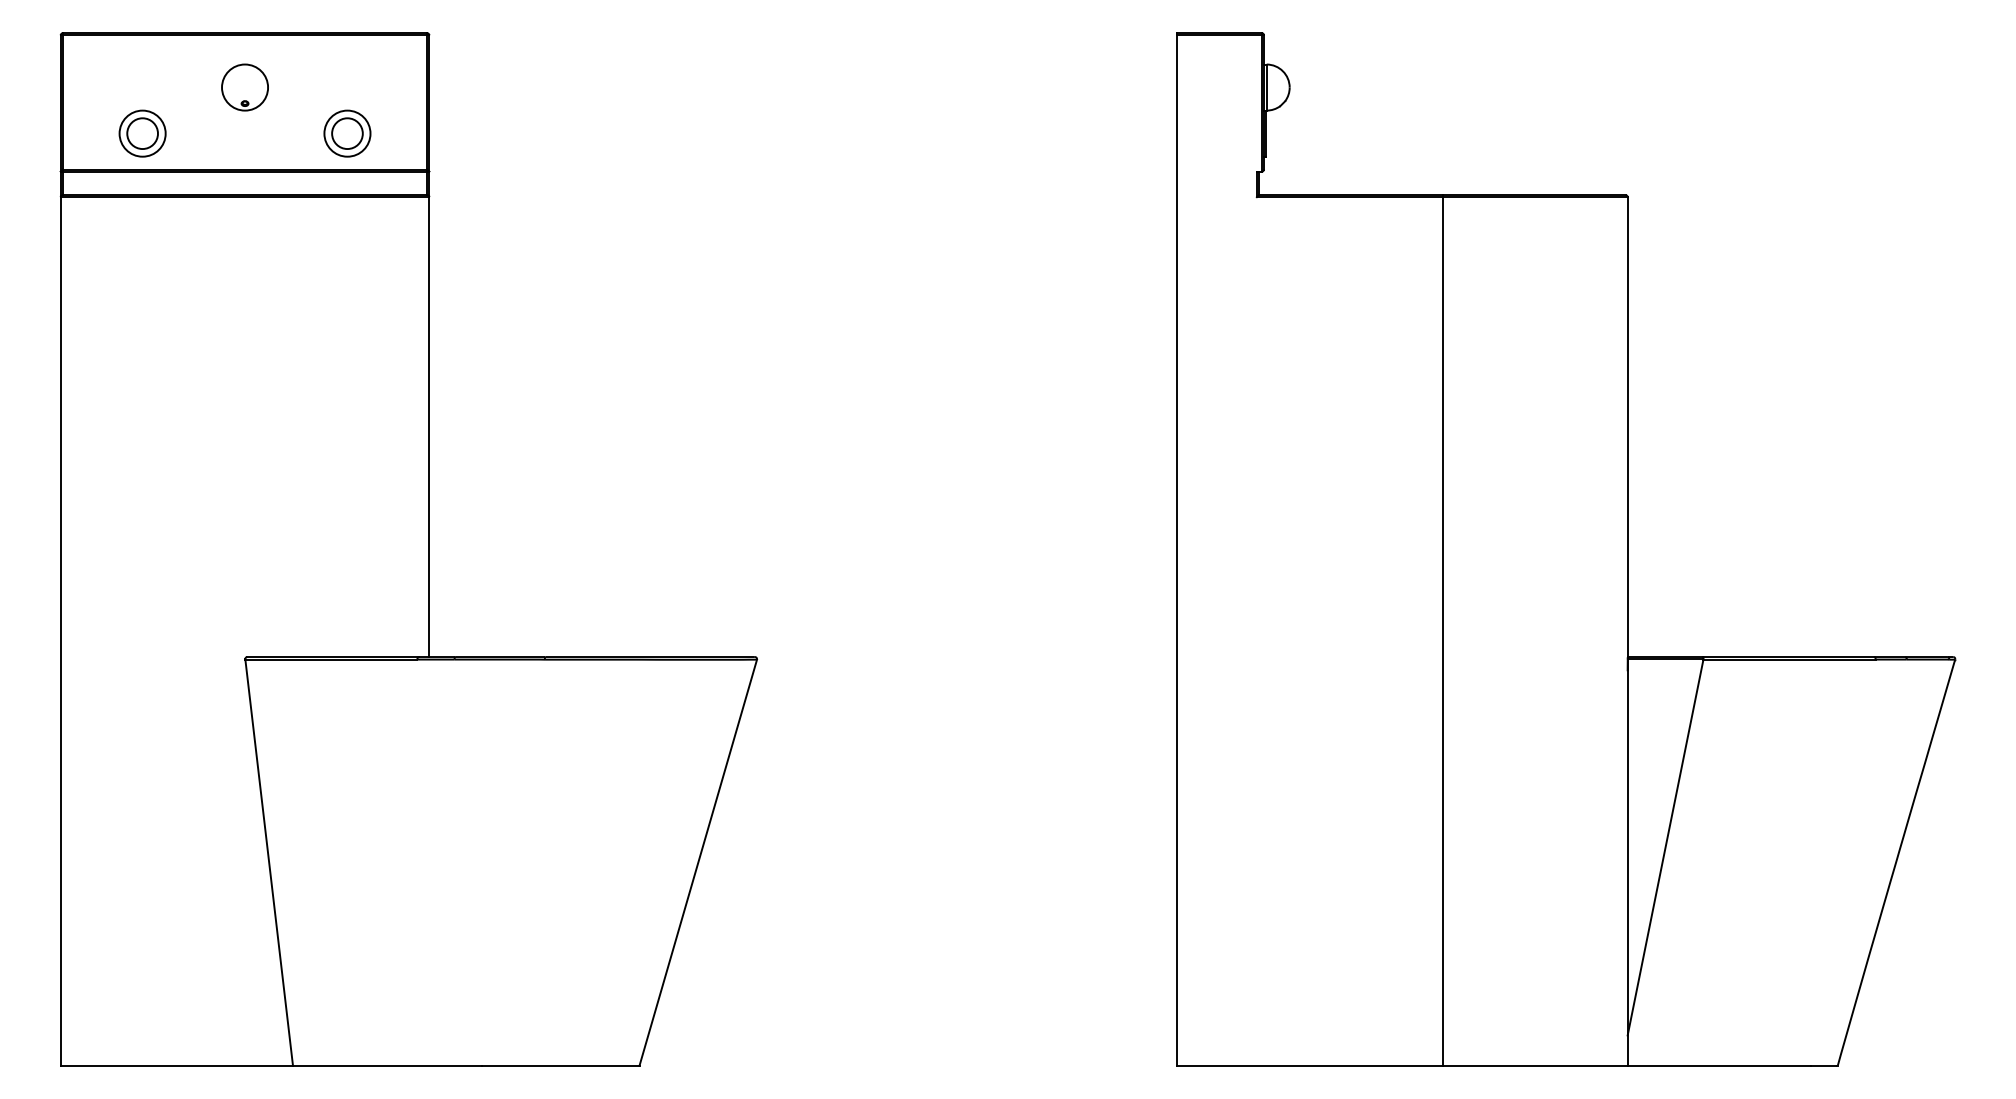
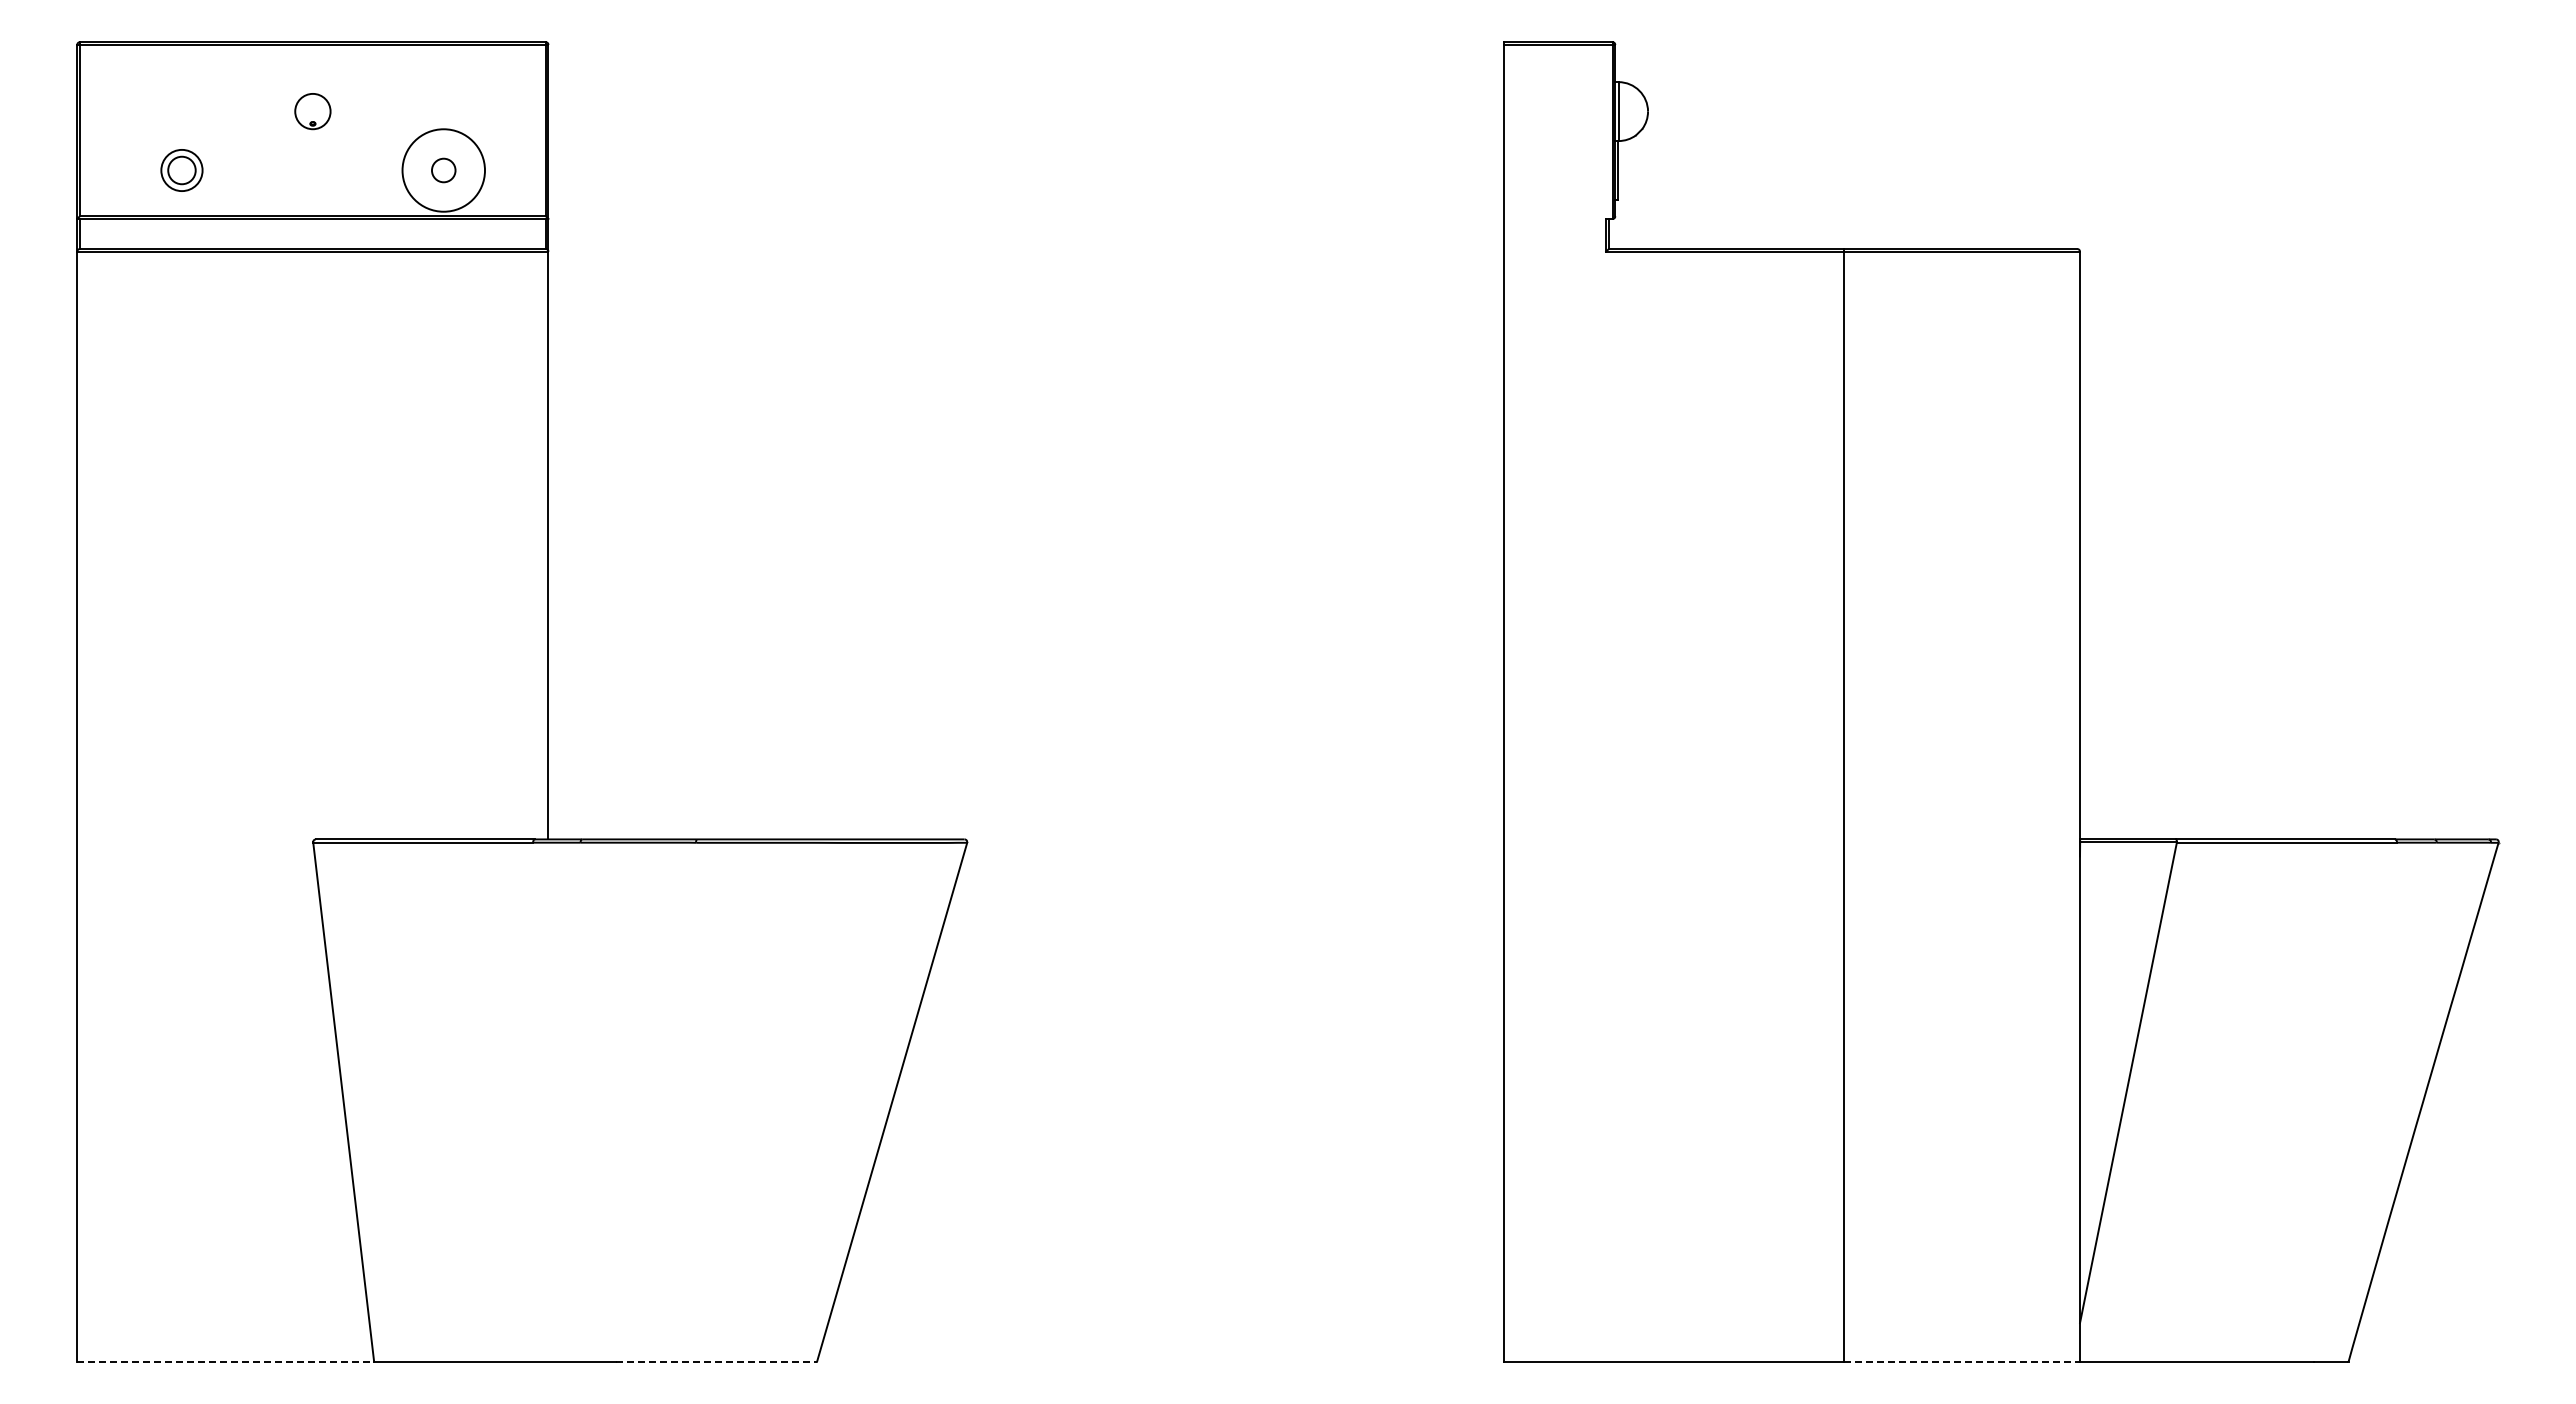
part: (244, 87) -> (312, 111), size x0.6
part: (142, 133) -> (181, 170), size x0.7
circle: (347, 133) -> (443, 170), size x0.6
circle: (347, 133) -> (443, 170), size x1.4
line: (176, 1065) -> (225, 1361), solid -> dashed
line: (560, 1065) -> (716, 1361), solid -> dashed
line: (1535, 1065) -> (1962, 1361), solid -> dashed

